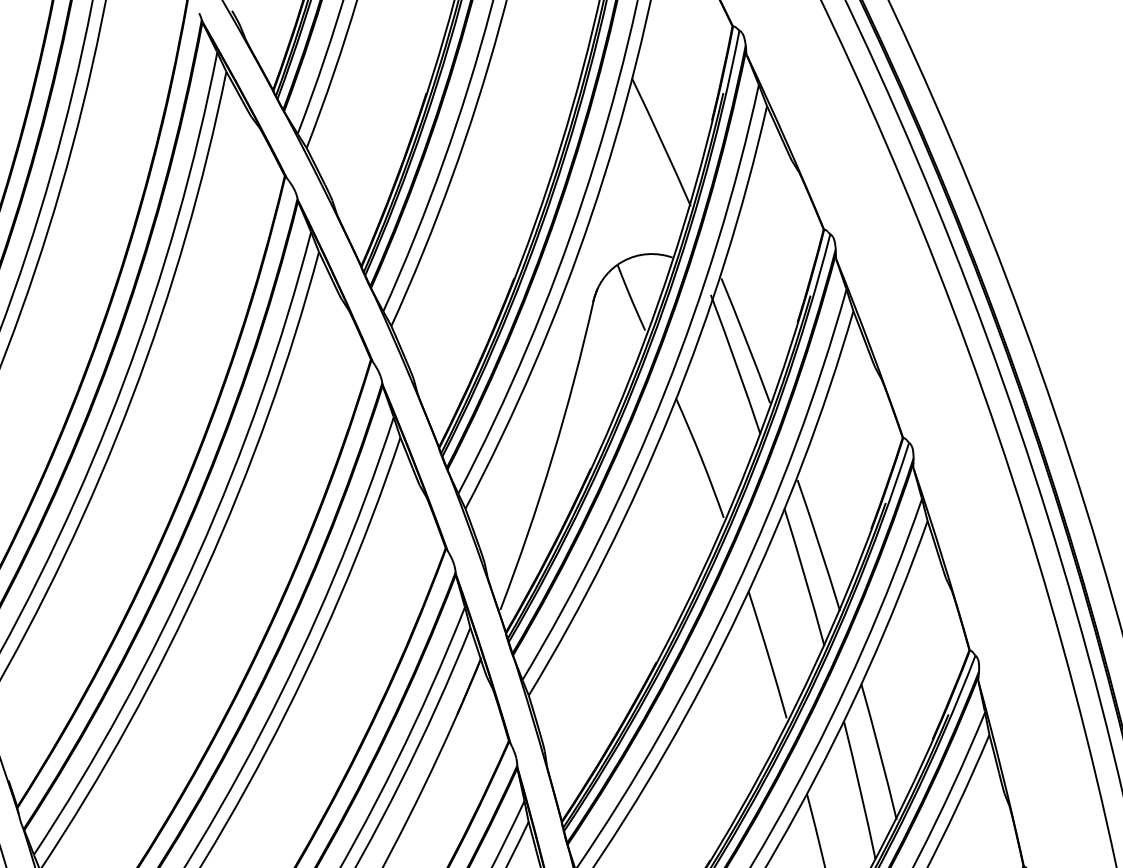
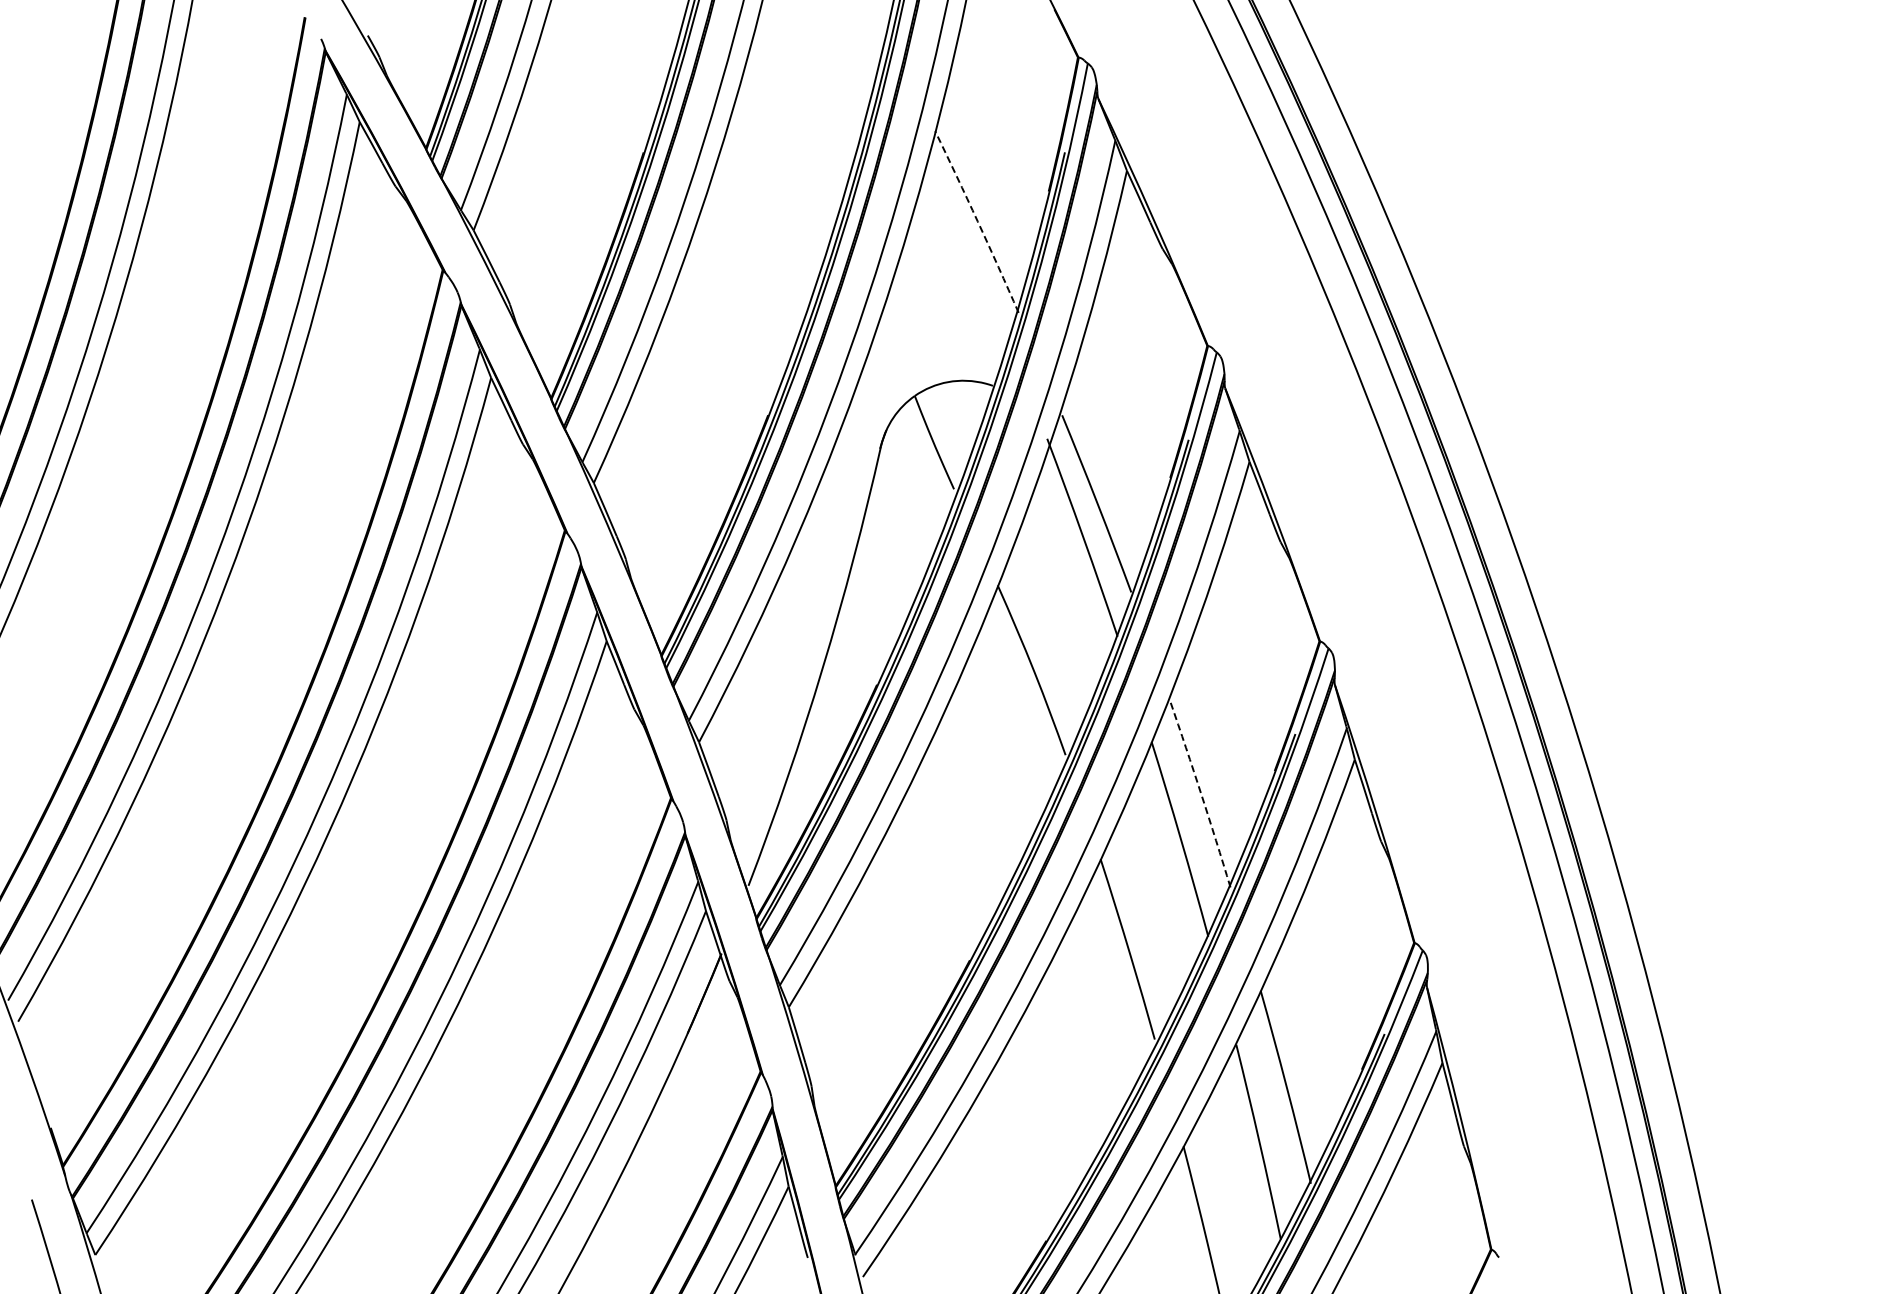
arc: (661, 141) -> (977, 221), solid -> dashed
arc: (819, 545) -> (1201, 794), solid -> dashed

